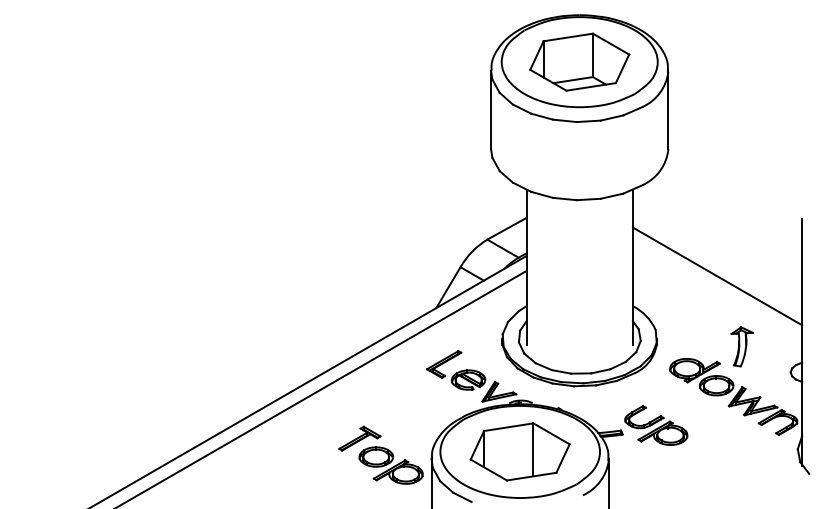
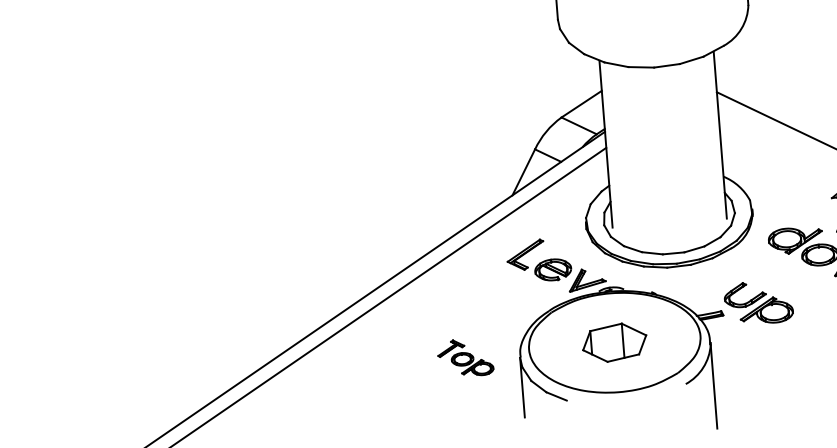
part: (519, 451) -> (614, 342), size x0.6
part: (380, 454) -> (464, 357), size x0.6

